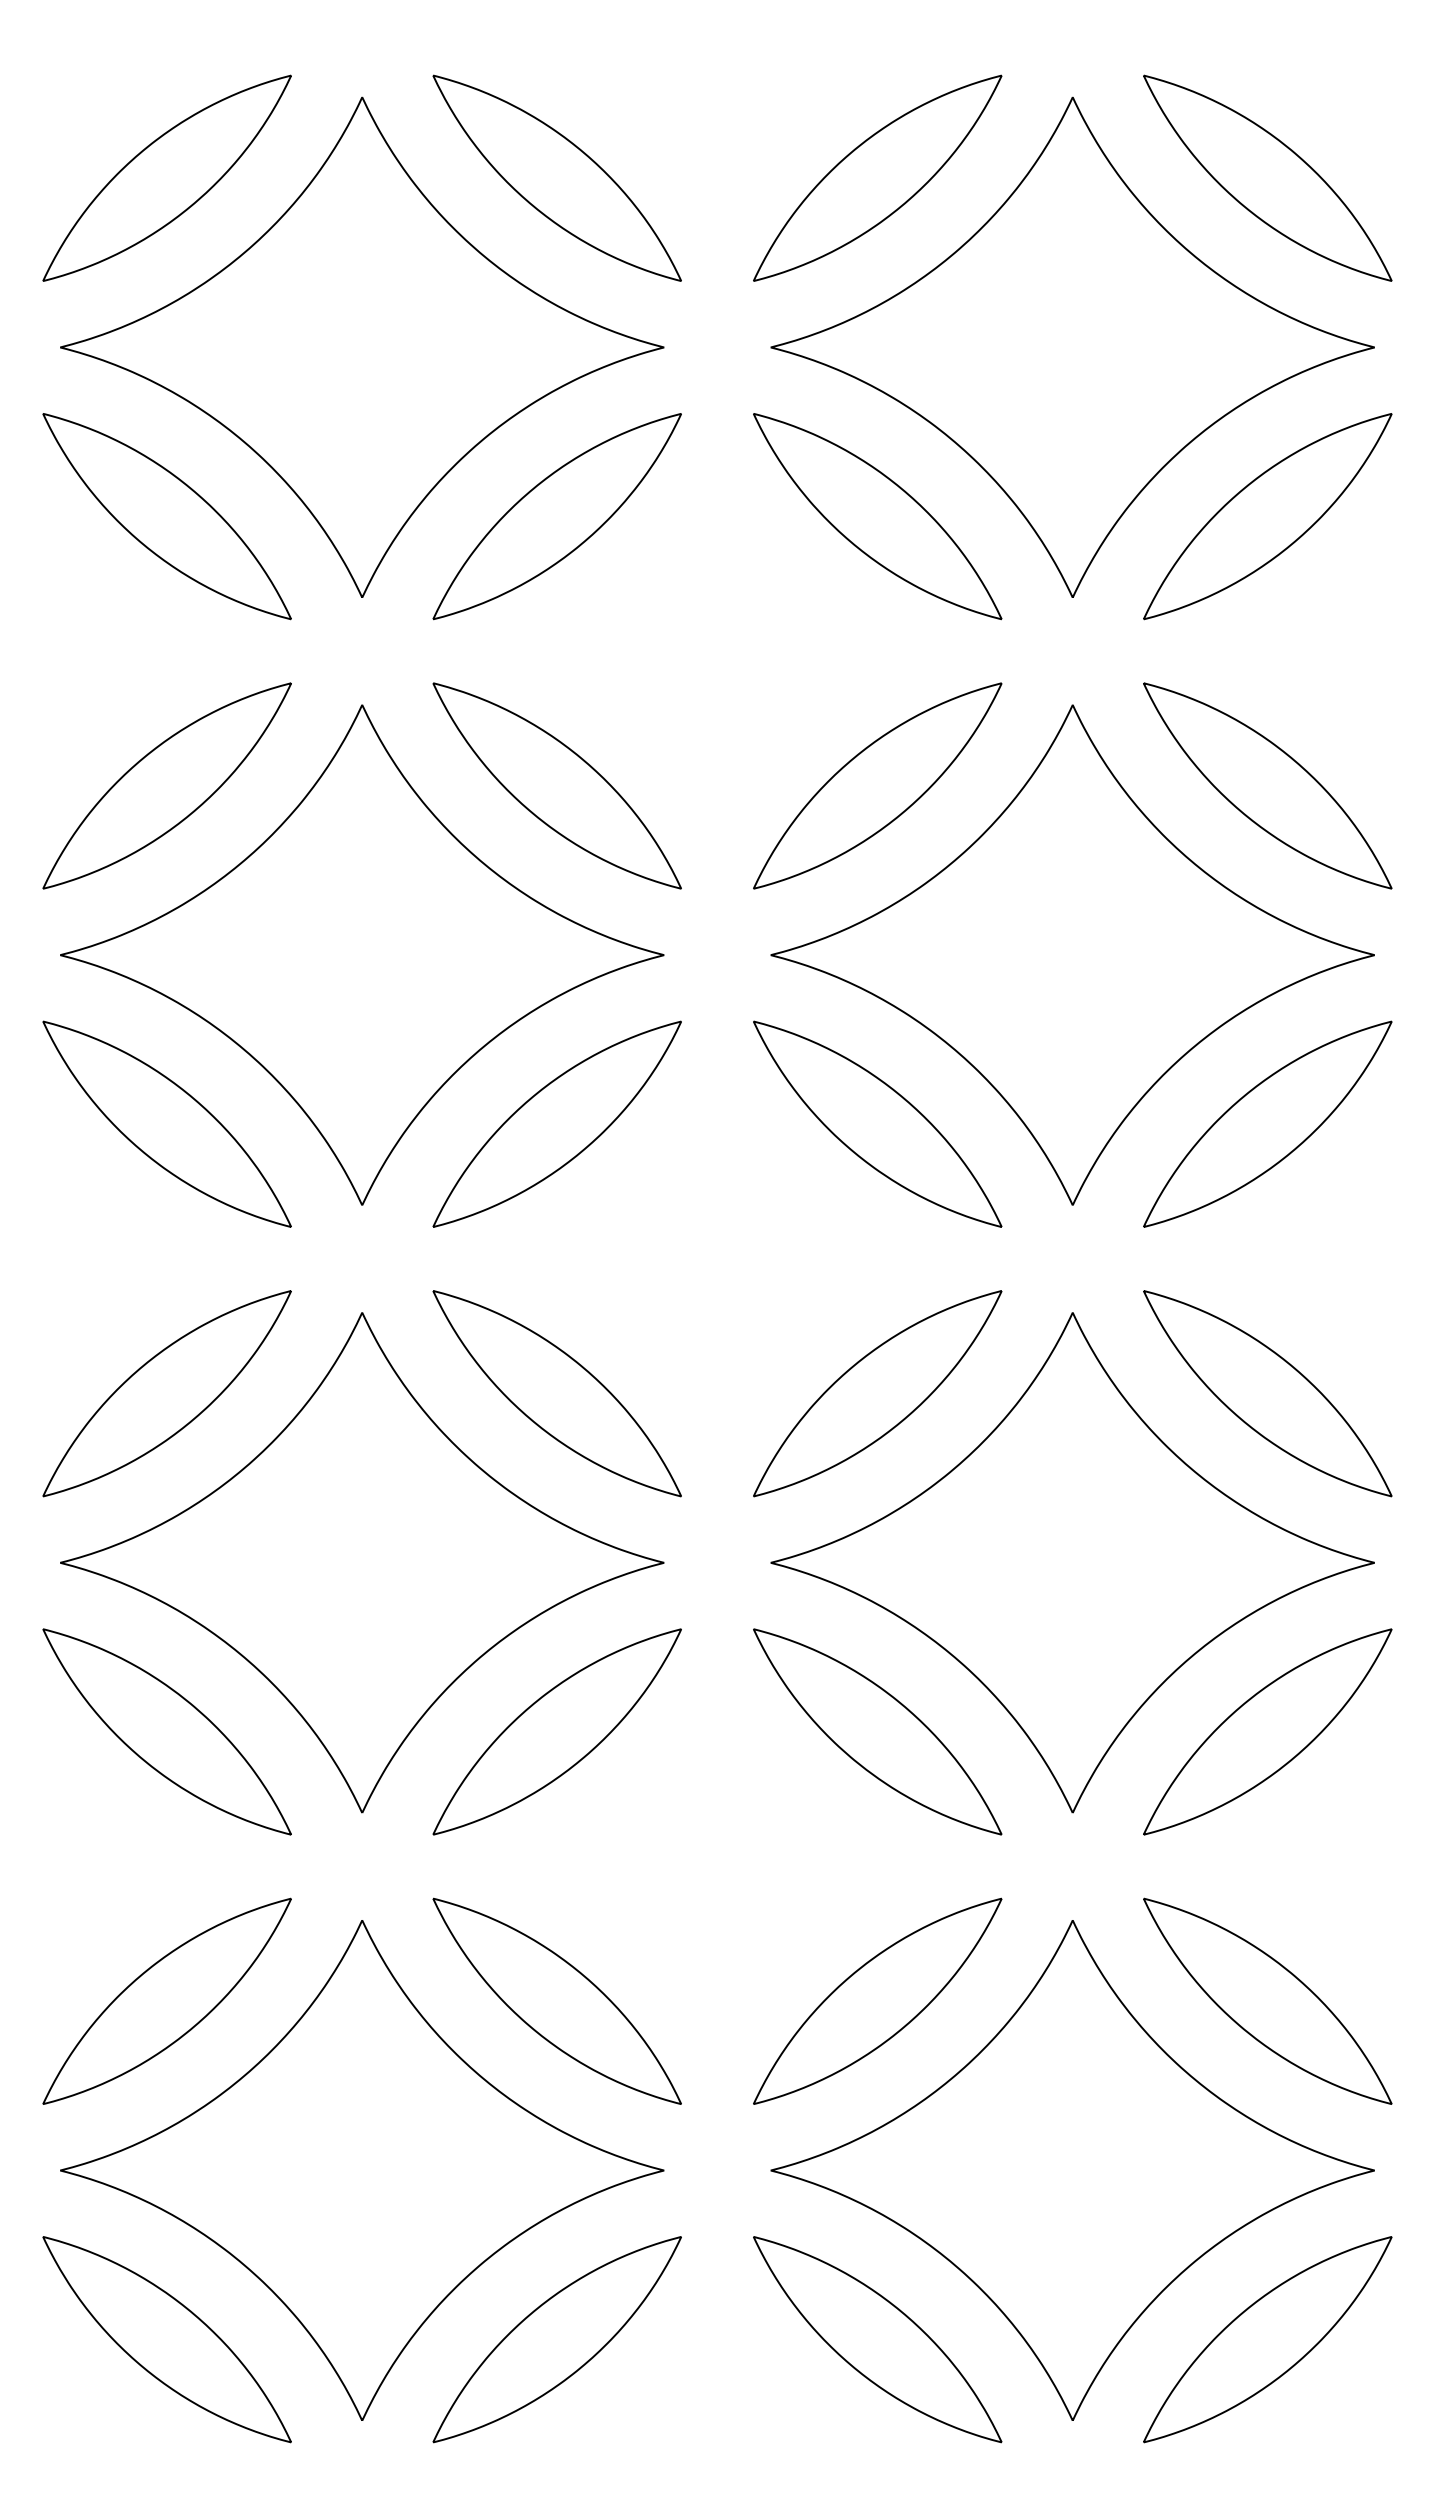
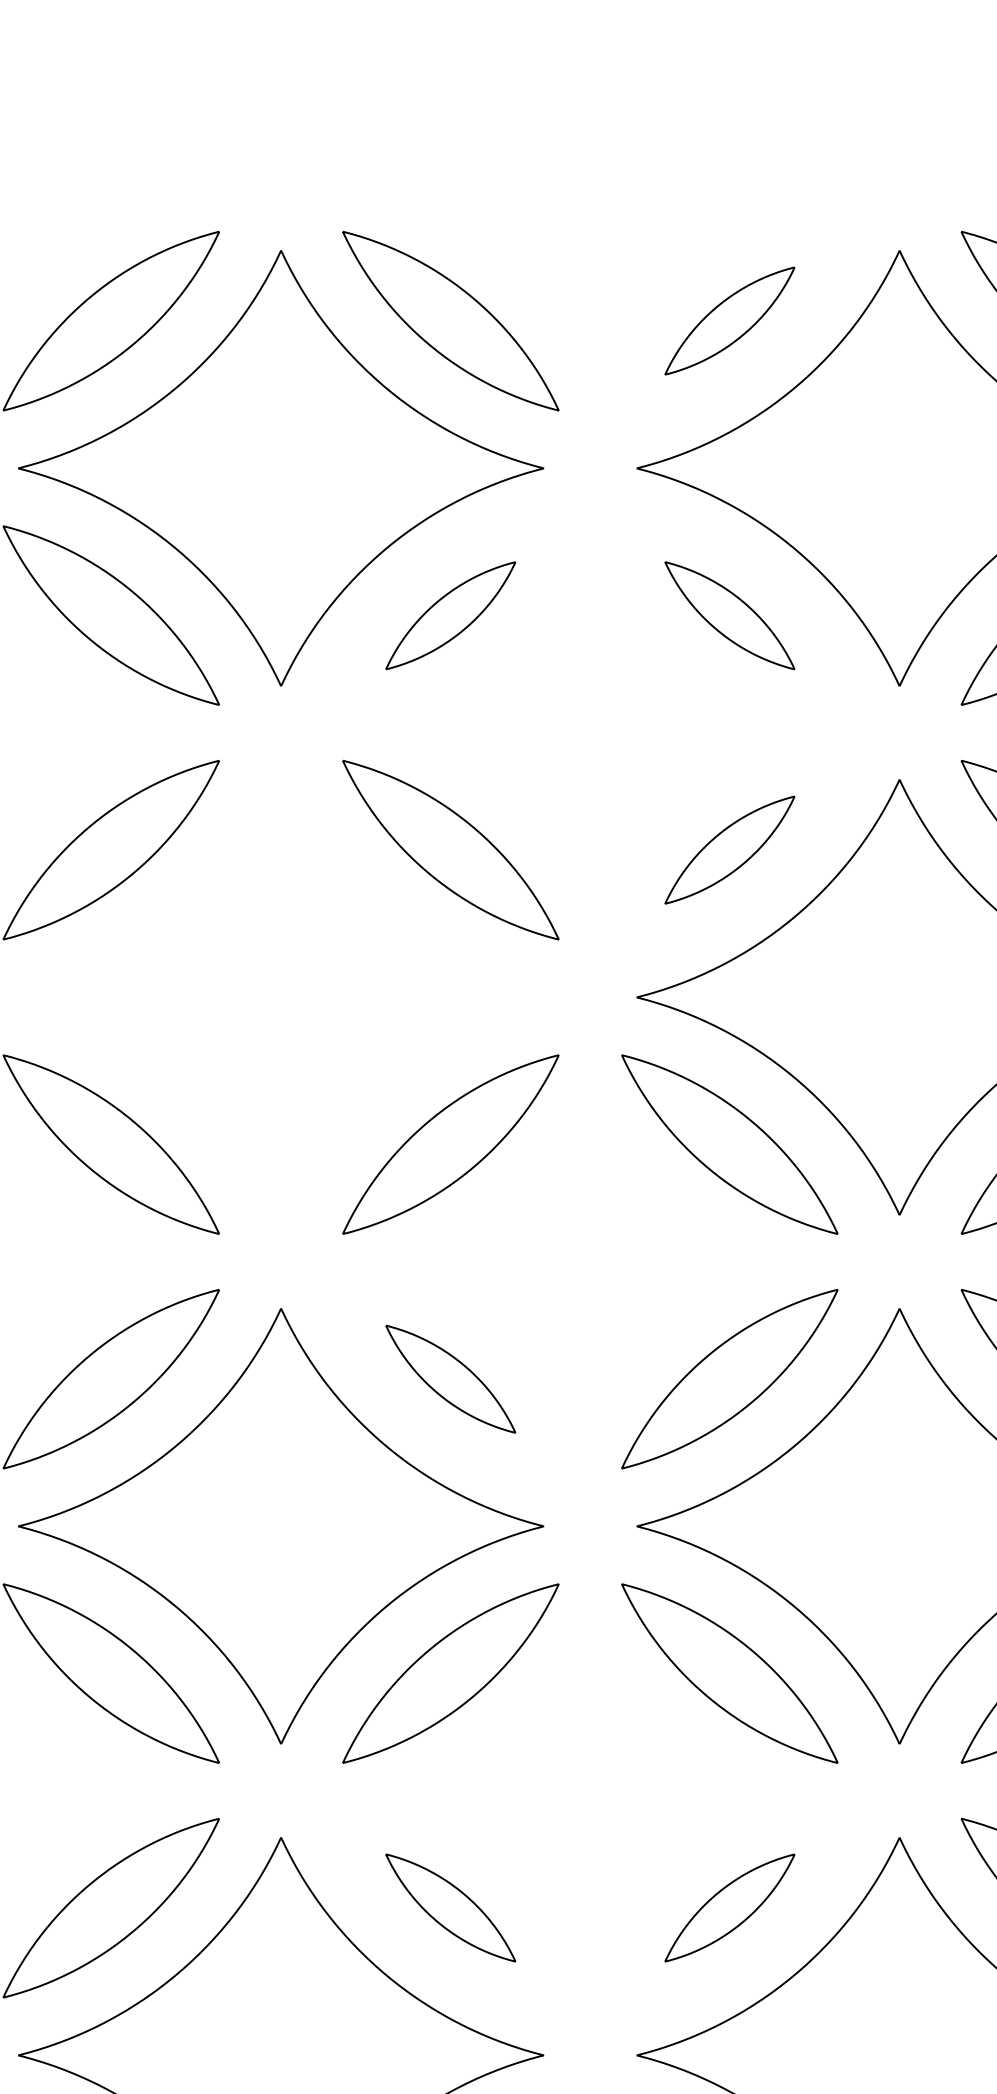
part: (877, 177) -> (729, 320), size x0.6
part: (556, 516) -> (450, 615), size x0.6
part: (877, 516) -> (729, 615), size x0.6
part: (877, 785) -> (729, 849), size x0.6
part: (362, 954) -> (281, 996), removed
part: (556, 1393) -> (450, 1378), size x0.6
part: (556, 2000) -> (450, 1907), size x0.6
part: (877, 2000) -> (729, 1907), size x0.6

